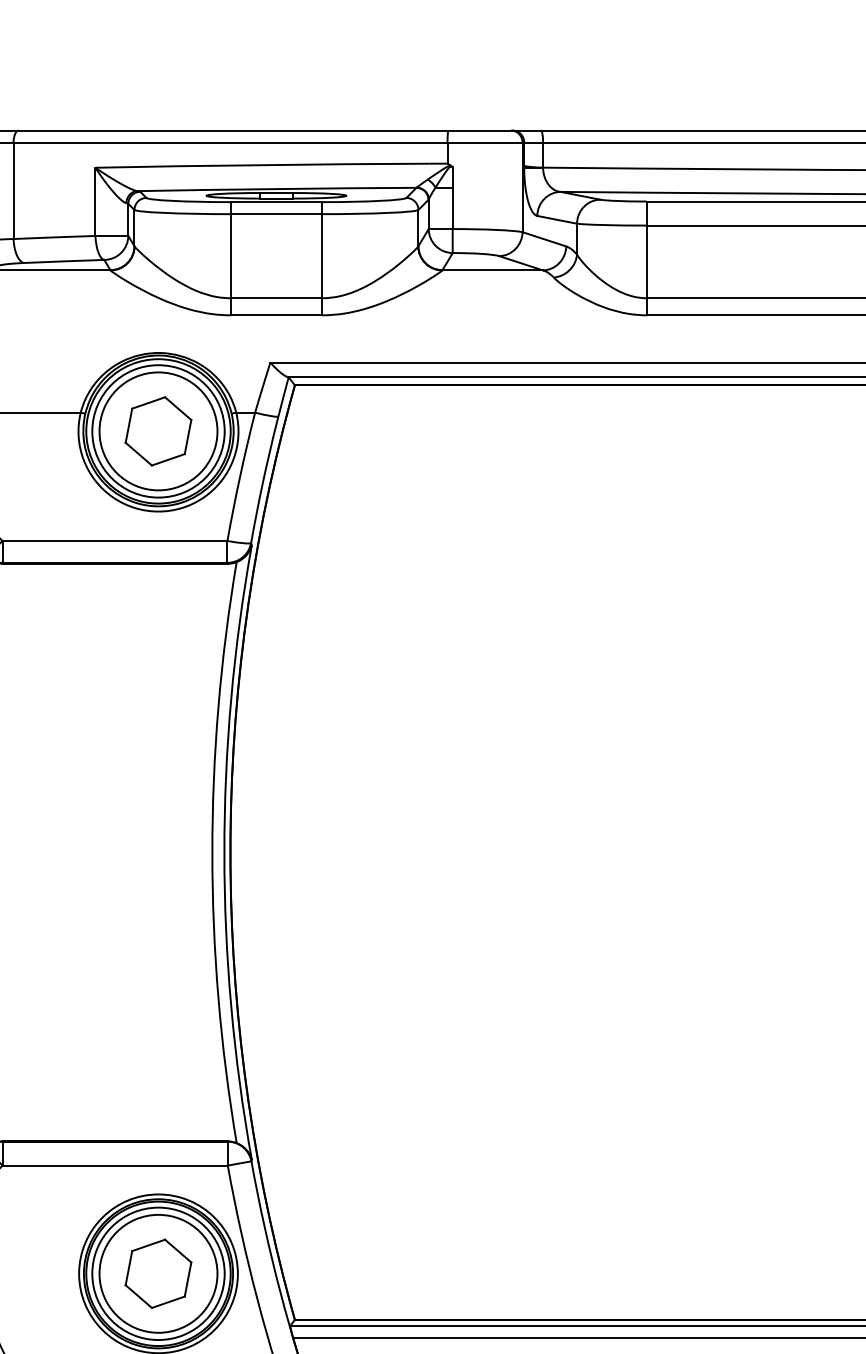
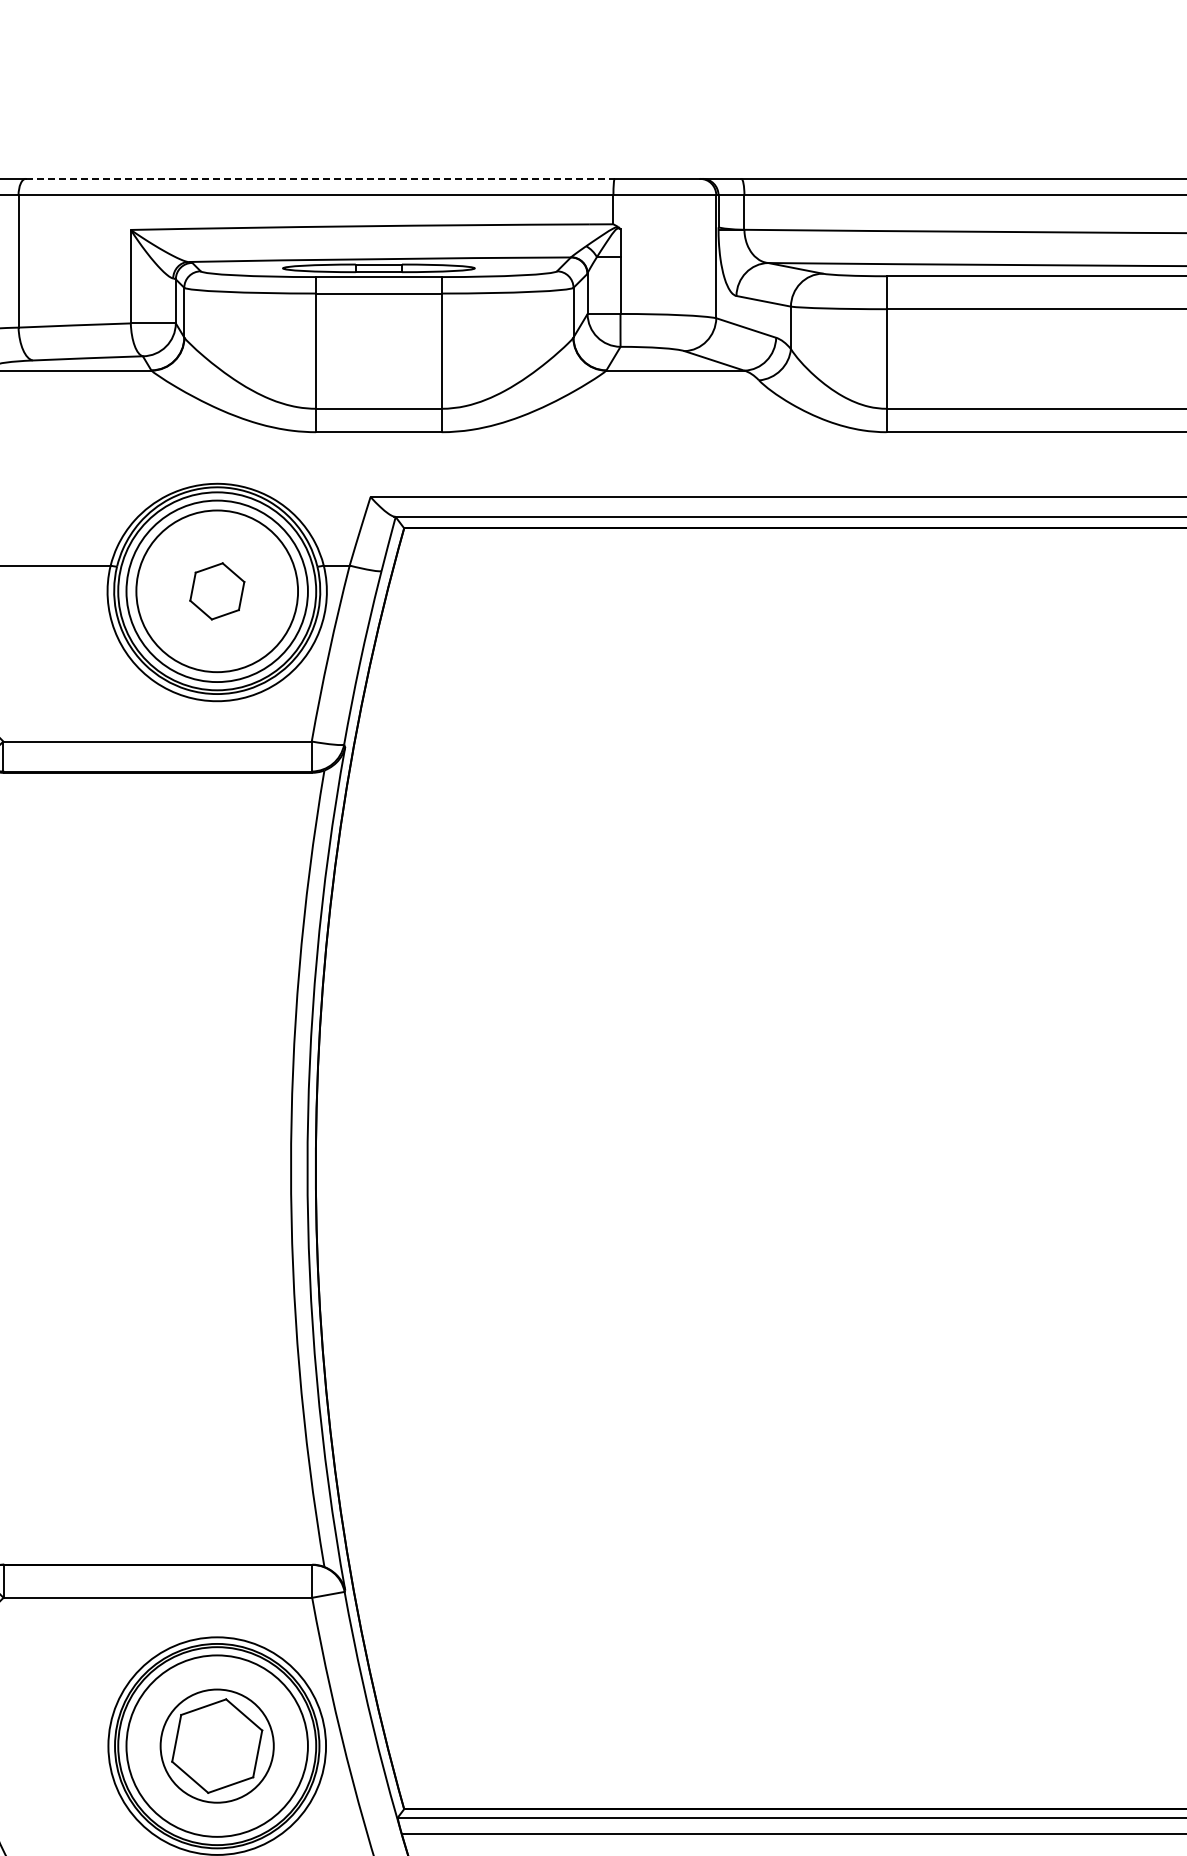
line: (233, 130) -> (320, 178), solid -> dashed
part: (158, 431) -> (217, 591), size x0.6
circle: (158, 1273) -> (217, 1745), size x0.7

